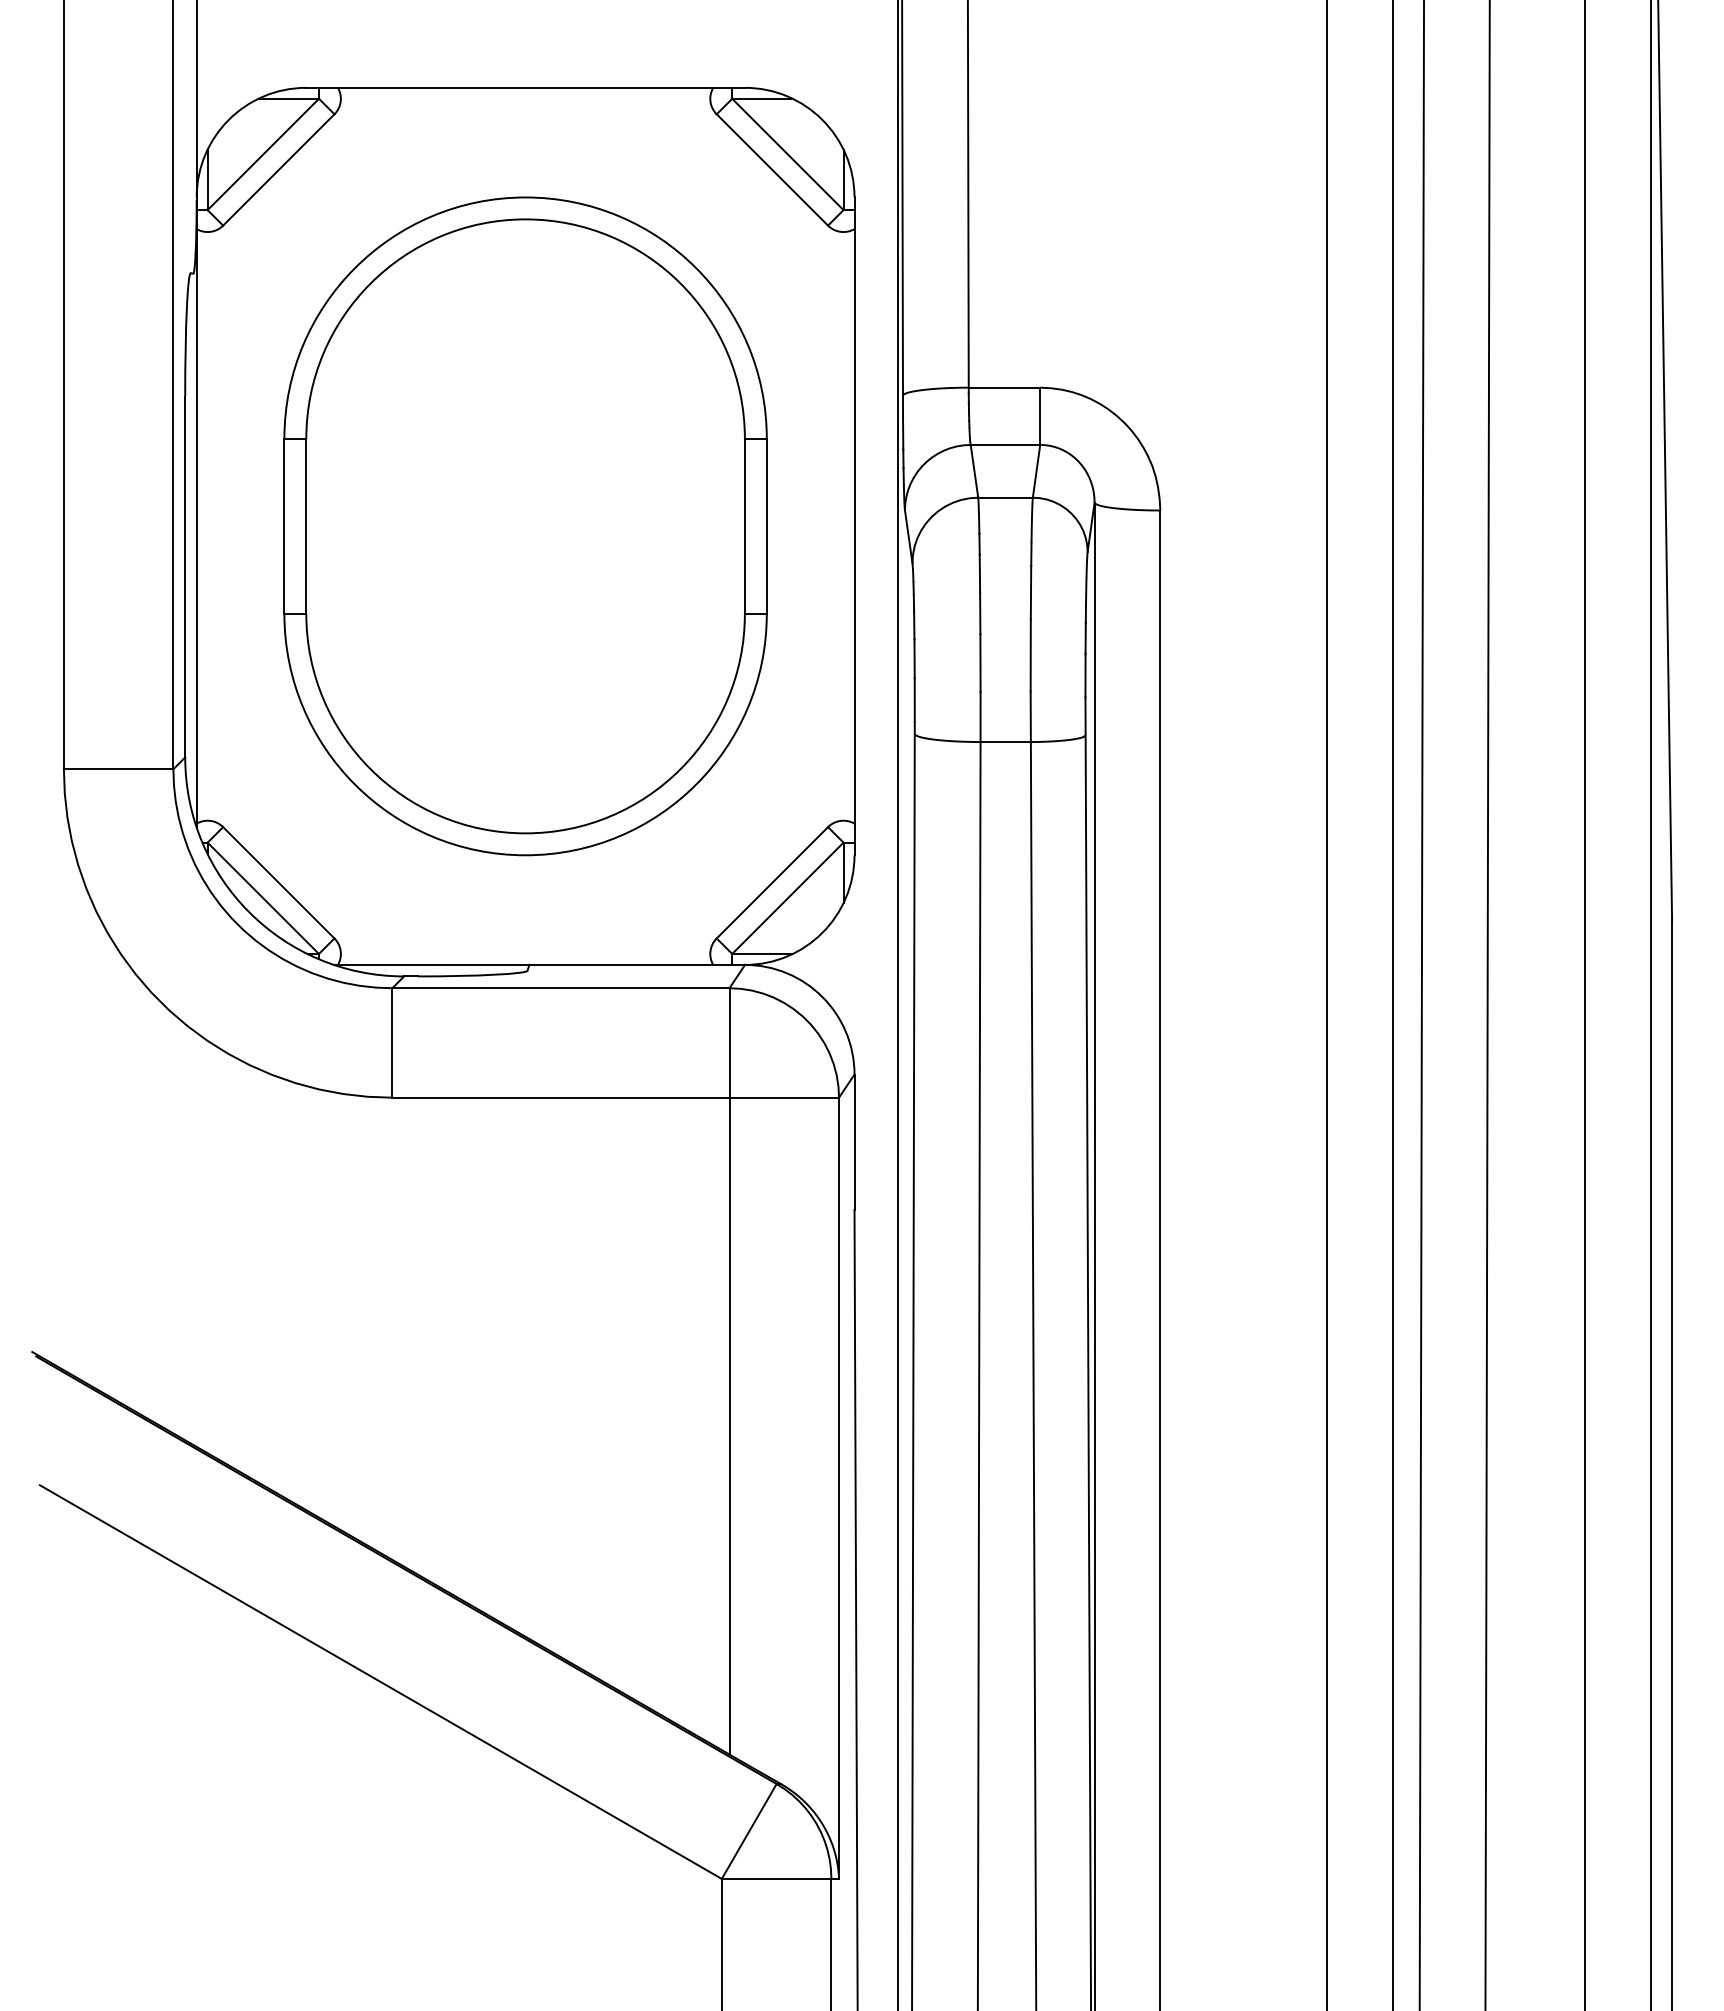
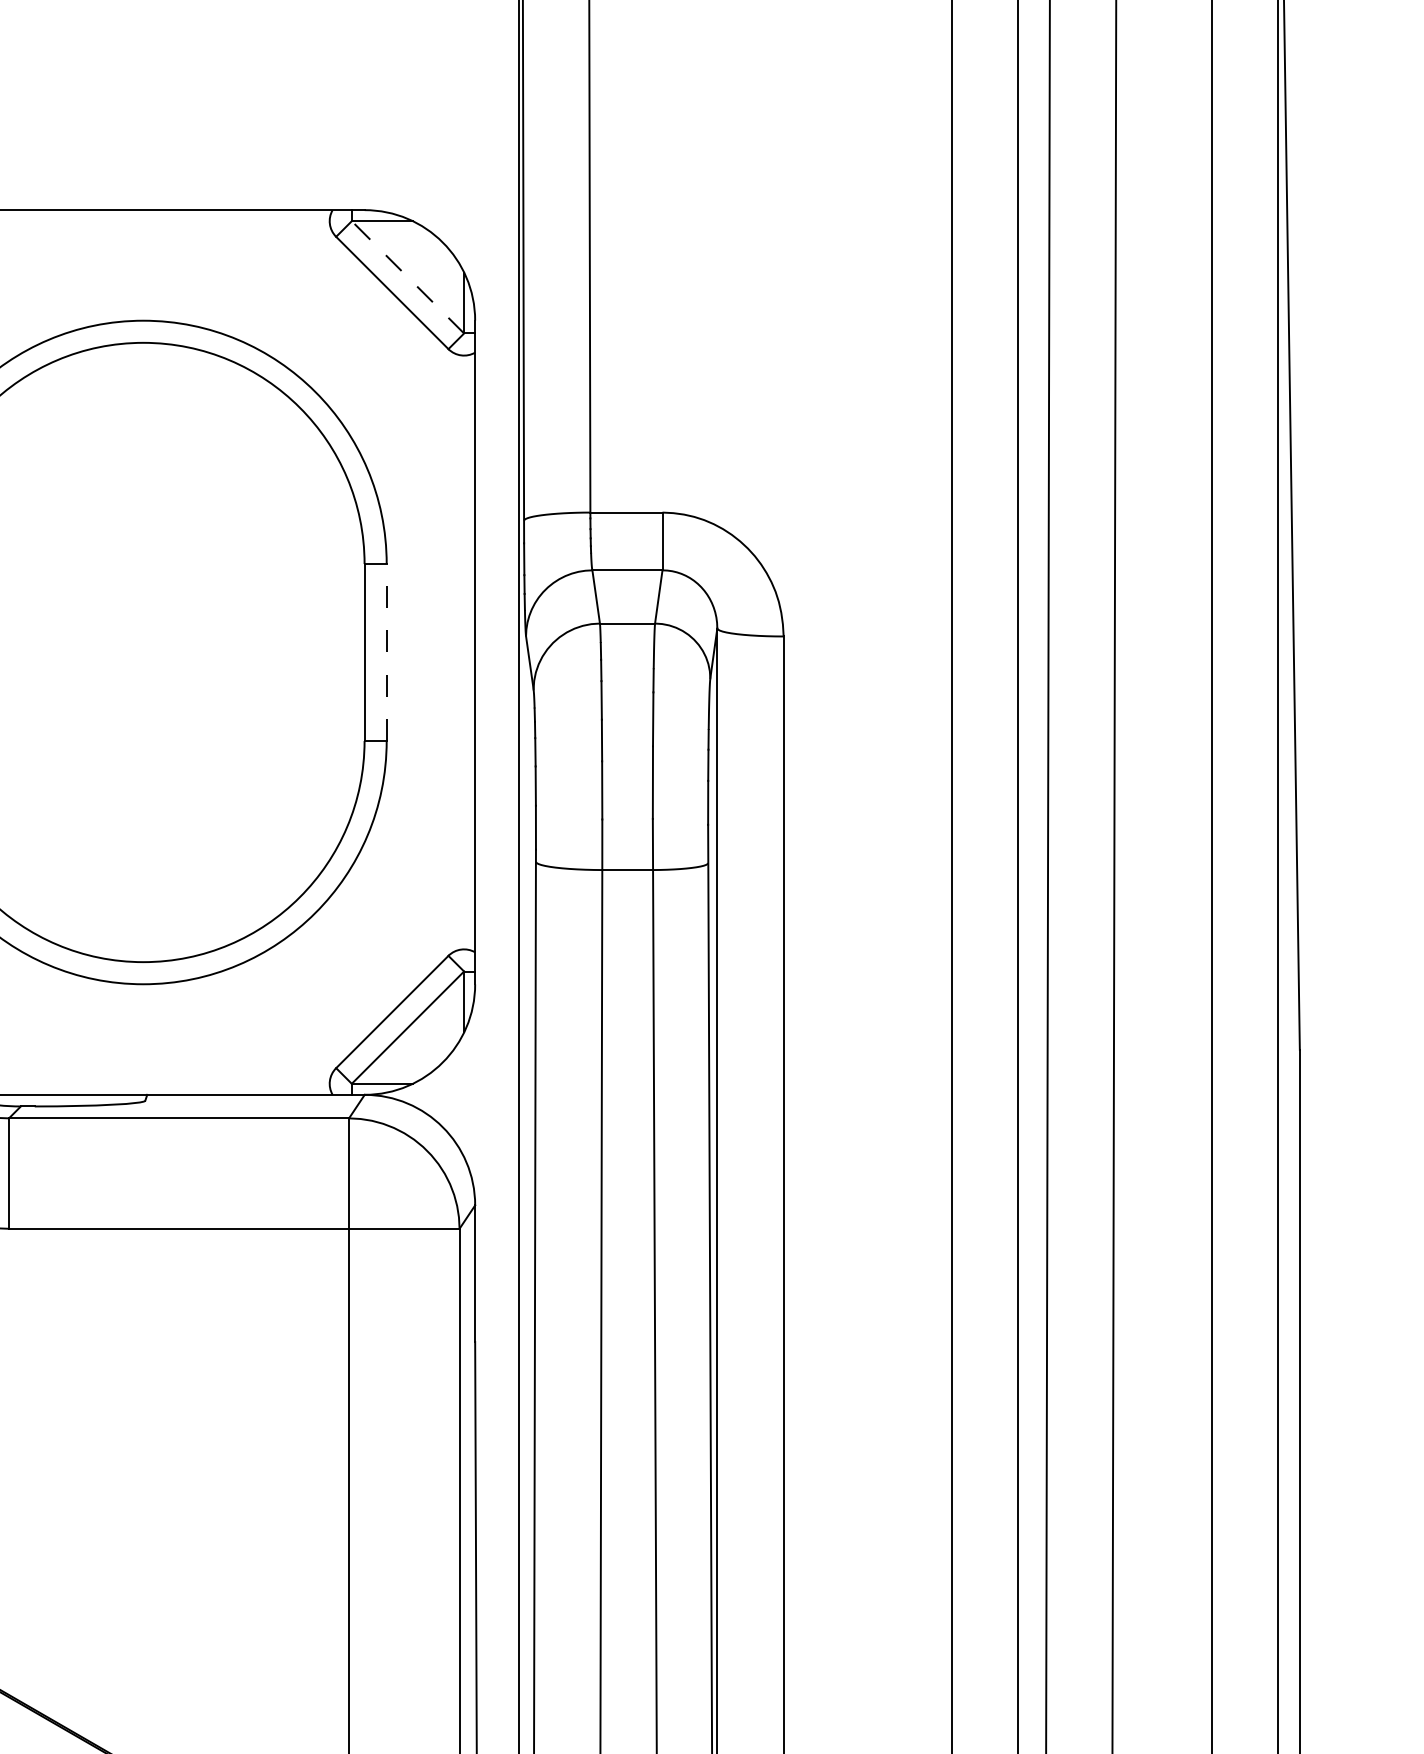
line: (787, 154) -> (407, 277), solid -> dashed
line: (766, 526) -> (386, 652), solid -> dashed

